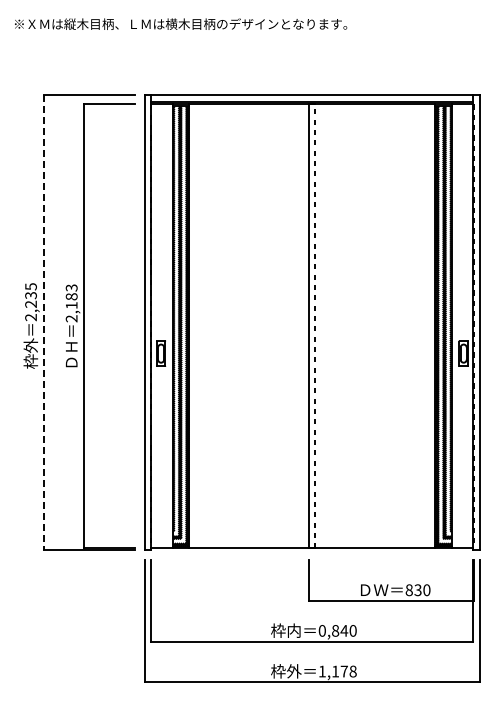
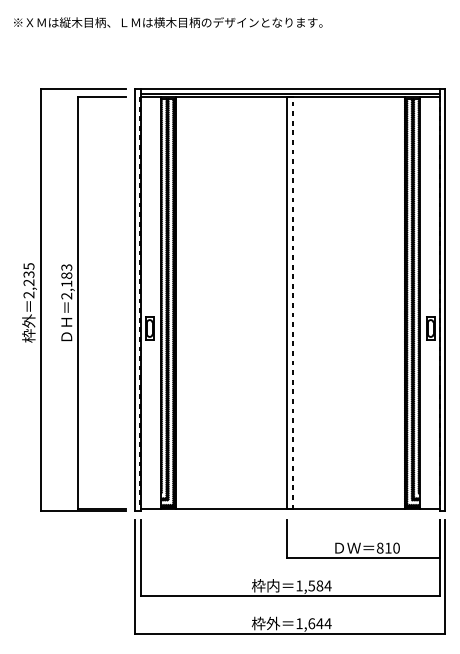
line: (43, 323) -> (40, 300), dashed -> solid
text: (417, 590) -> (387, 548), 830 -> 810
text: (337, 630) -> (313, 585), 0,840 -> 1,584
text: (344, 671) -> (320, 623), 1,178 -> 1,644

